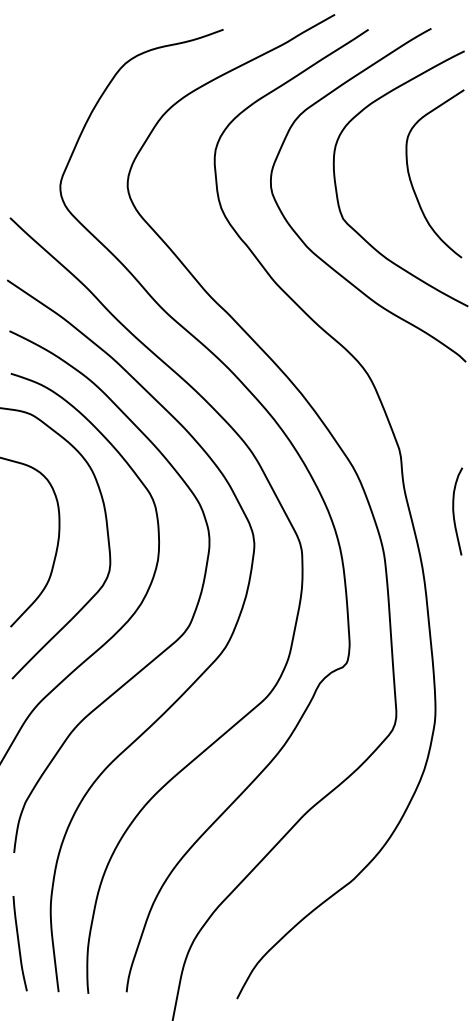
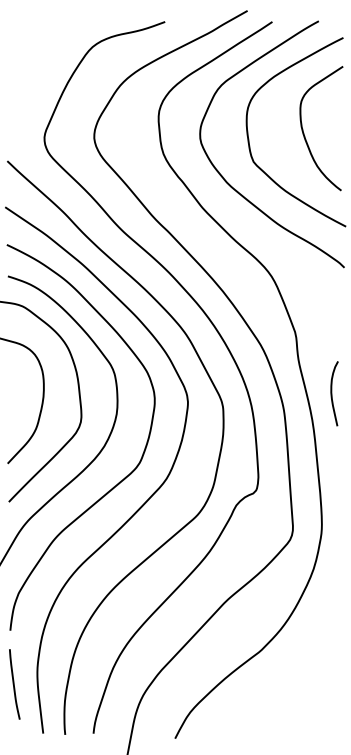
curve: (454, 511) -> (332, 393), moved
curve: (19, 943) -> (14, 684), moved

